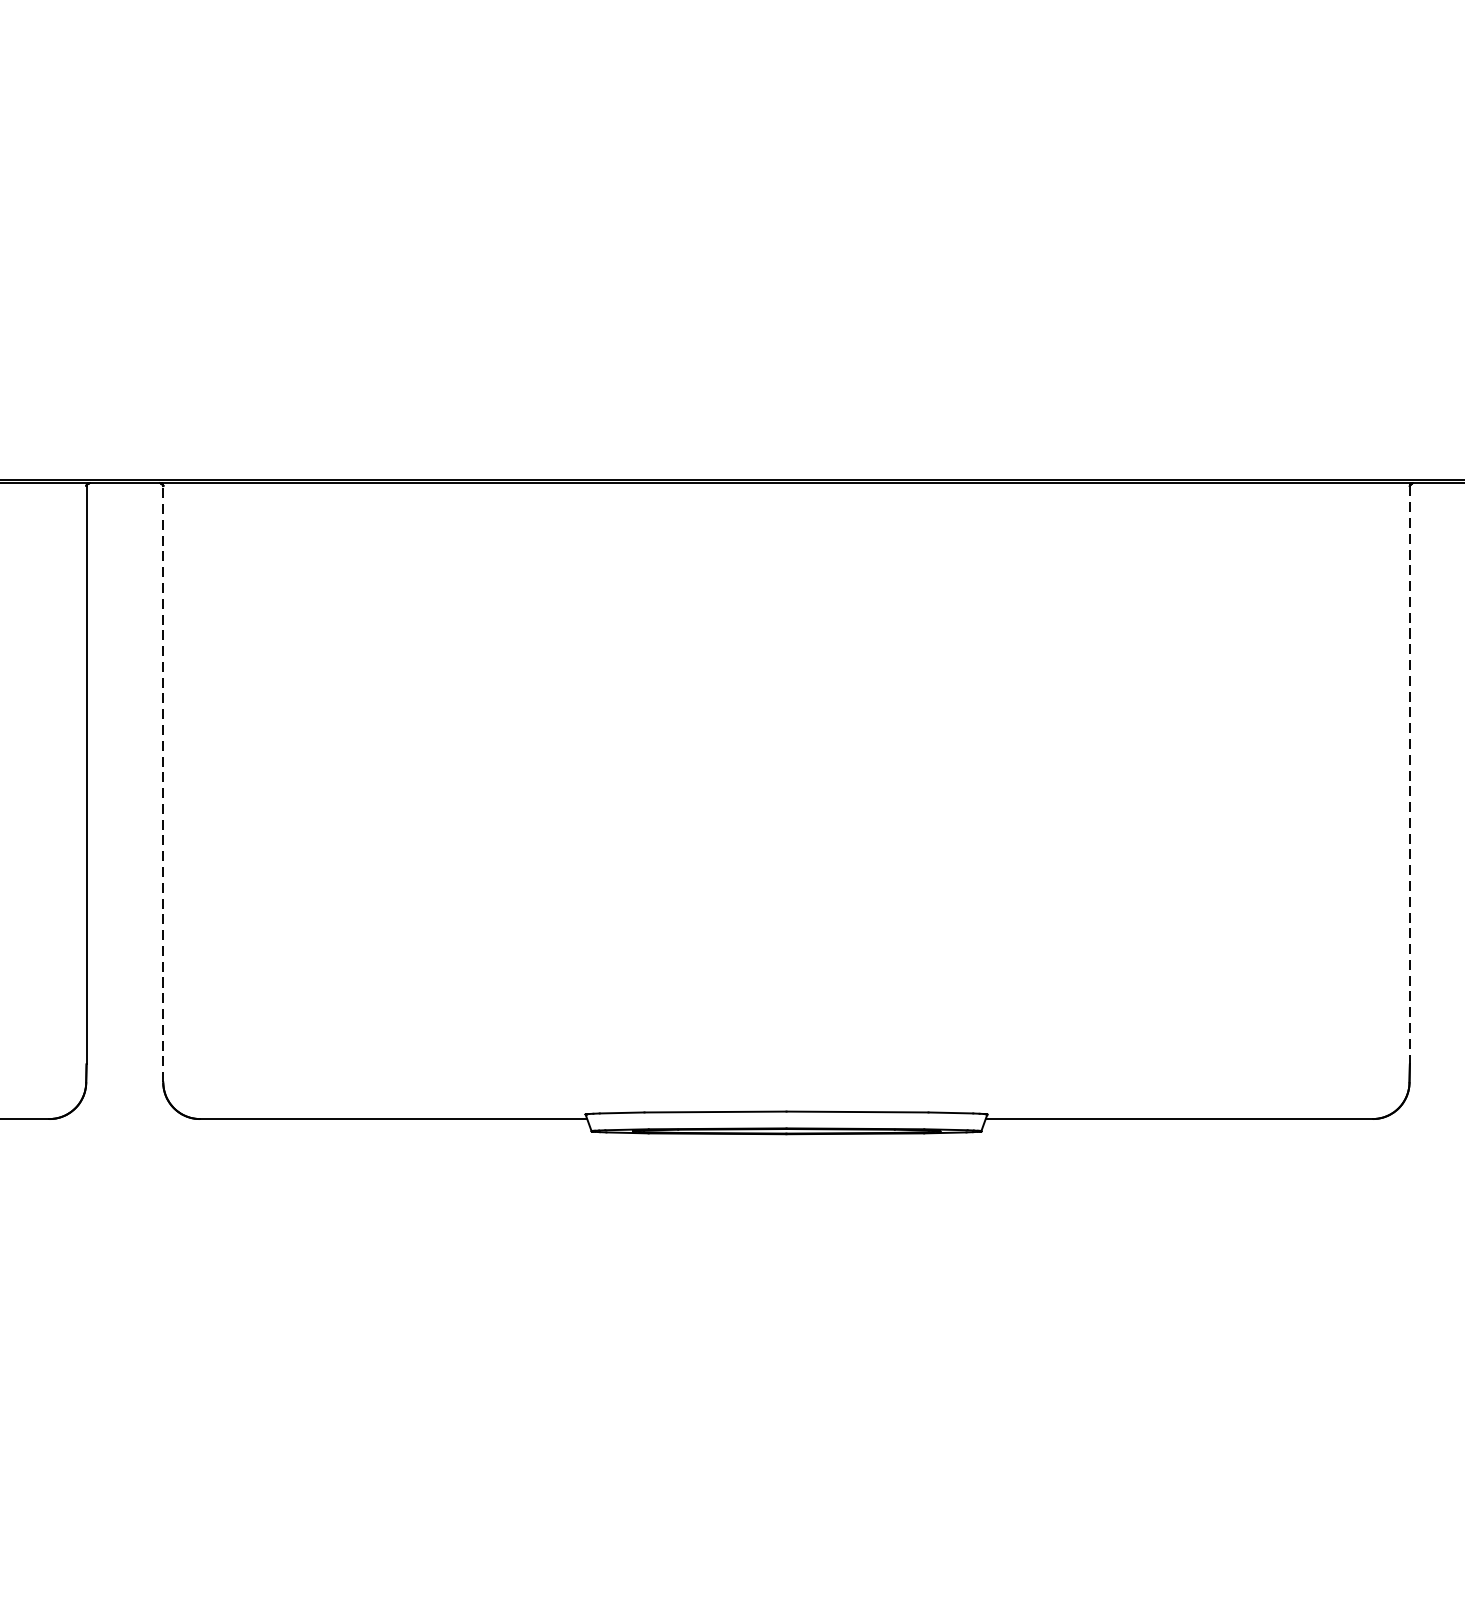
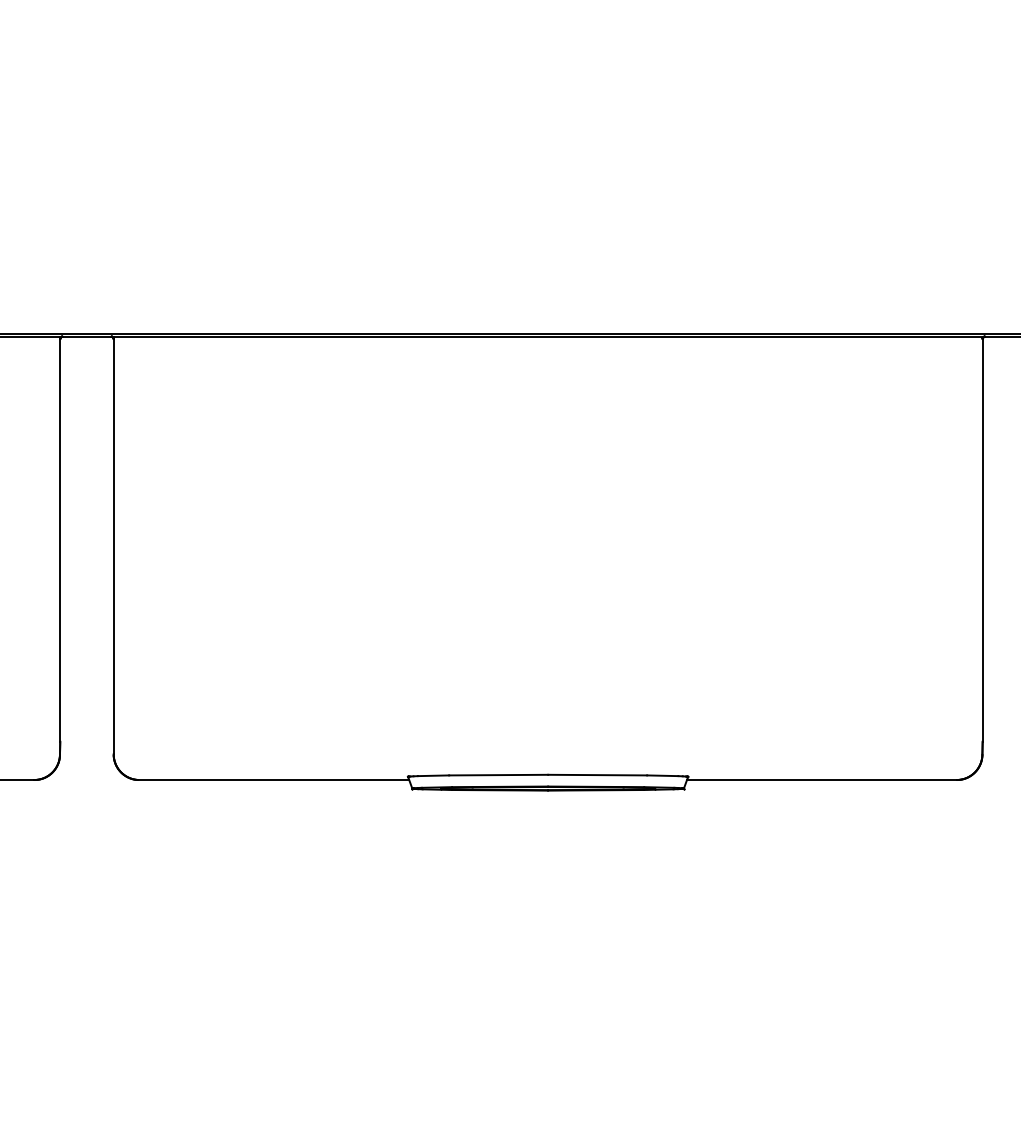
line: (1409, 775) -> (982, 540), dashed -> solid
line: (162, 784) -> (113, 546), dashed -> solid

